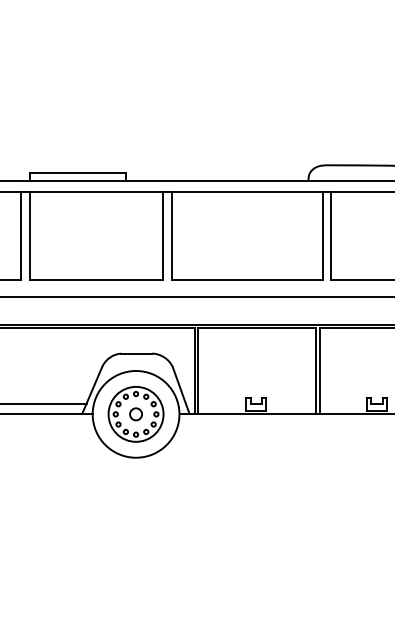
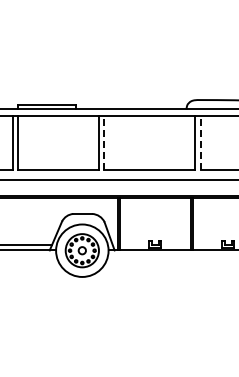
line: (172, 235) -> (104, 142), solid -> dashed
line: (331, 235) -> (200, 142), solid -> dashed

